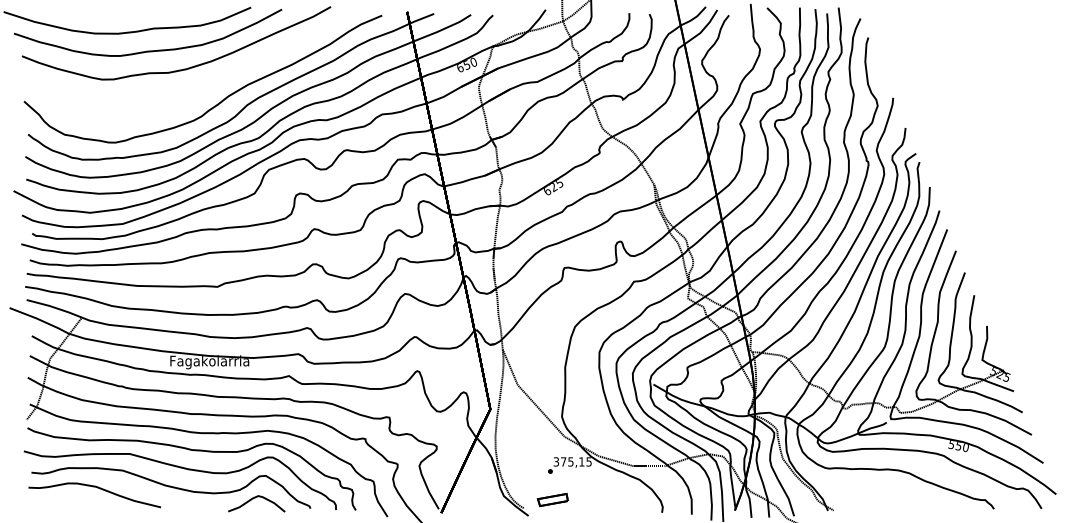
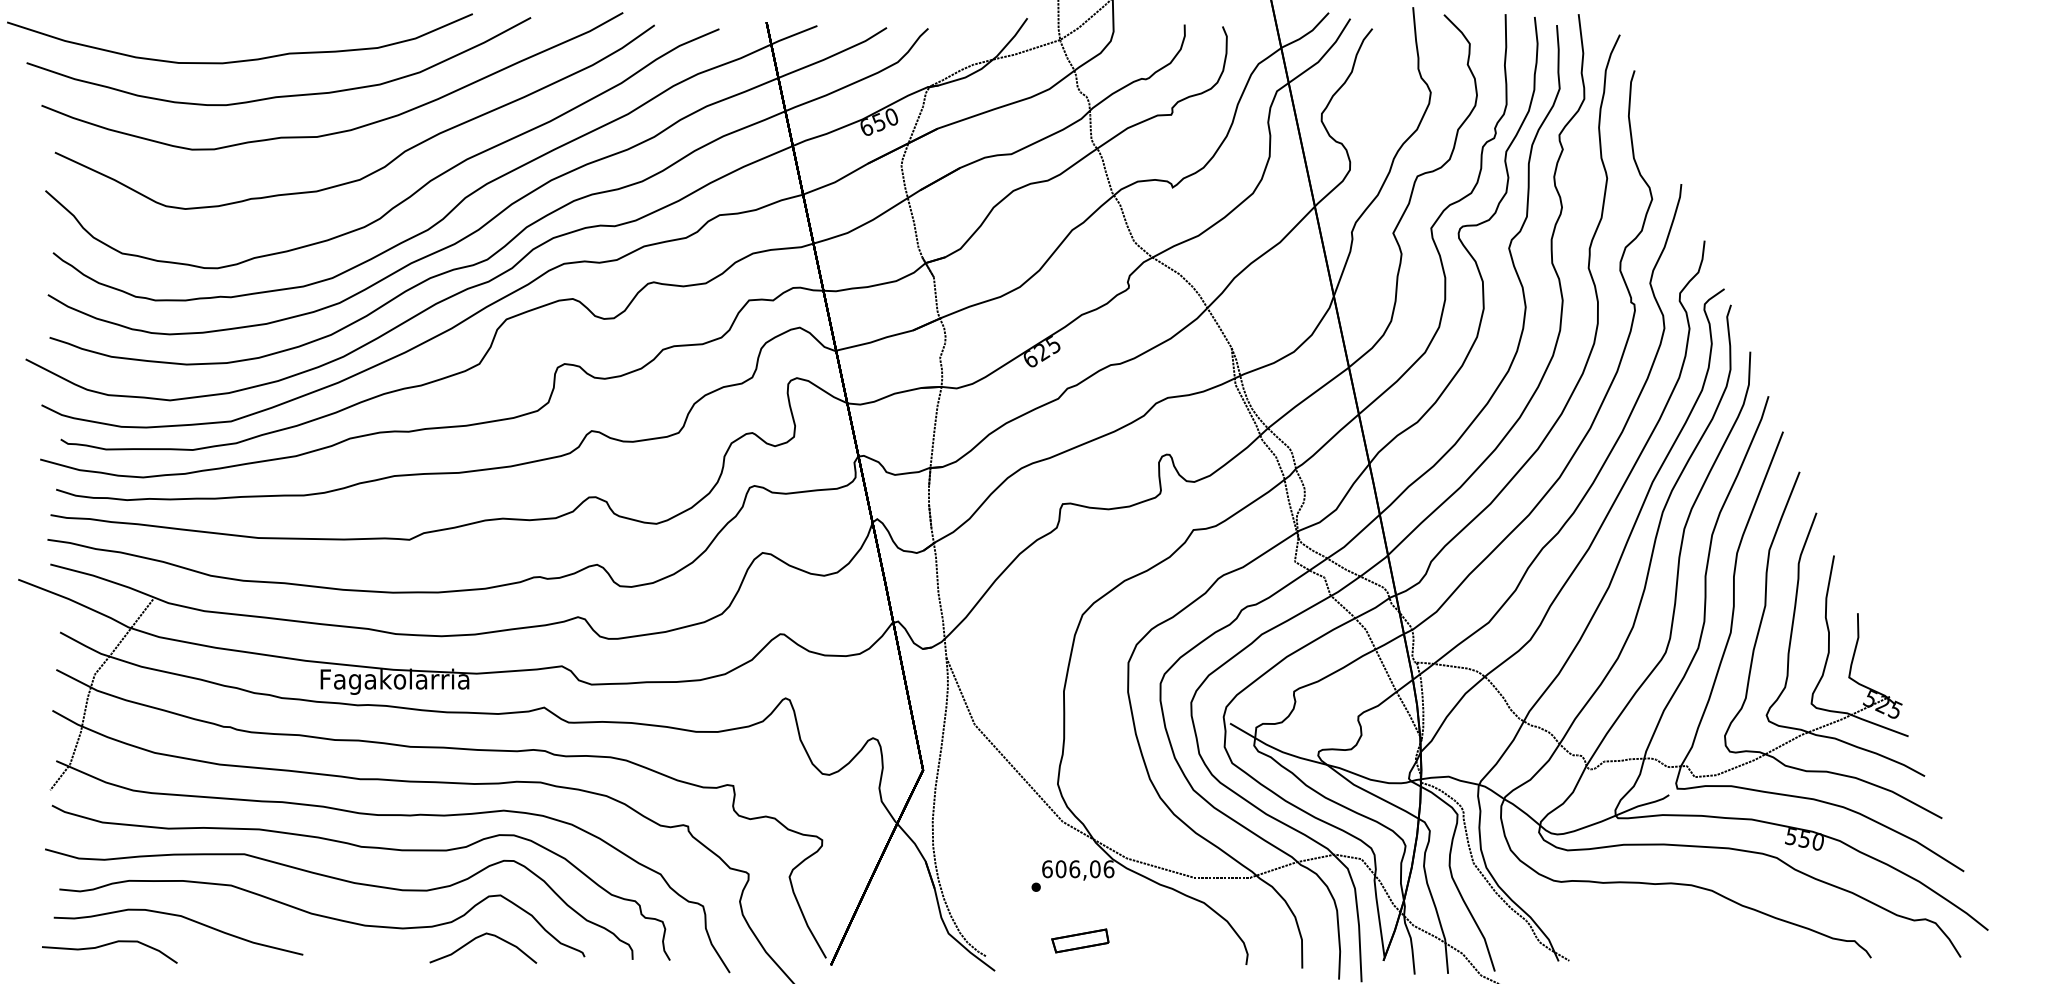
curve: (205, 86) -> (386, 162), added
text: (572, 461) -> (1077, 868), 375,15 -> 606,06
part: (552, 500) -> (1079, 941), moved
part: (58, 505) -> (110, 951), added

